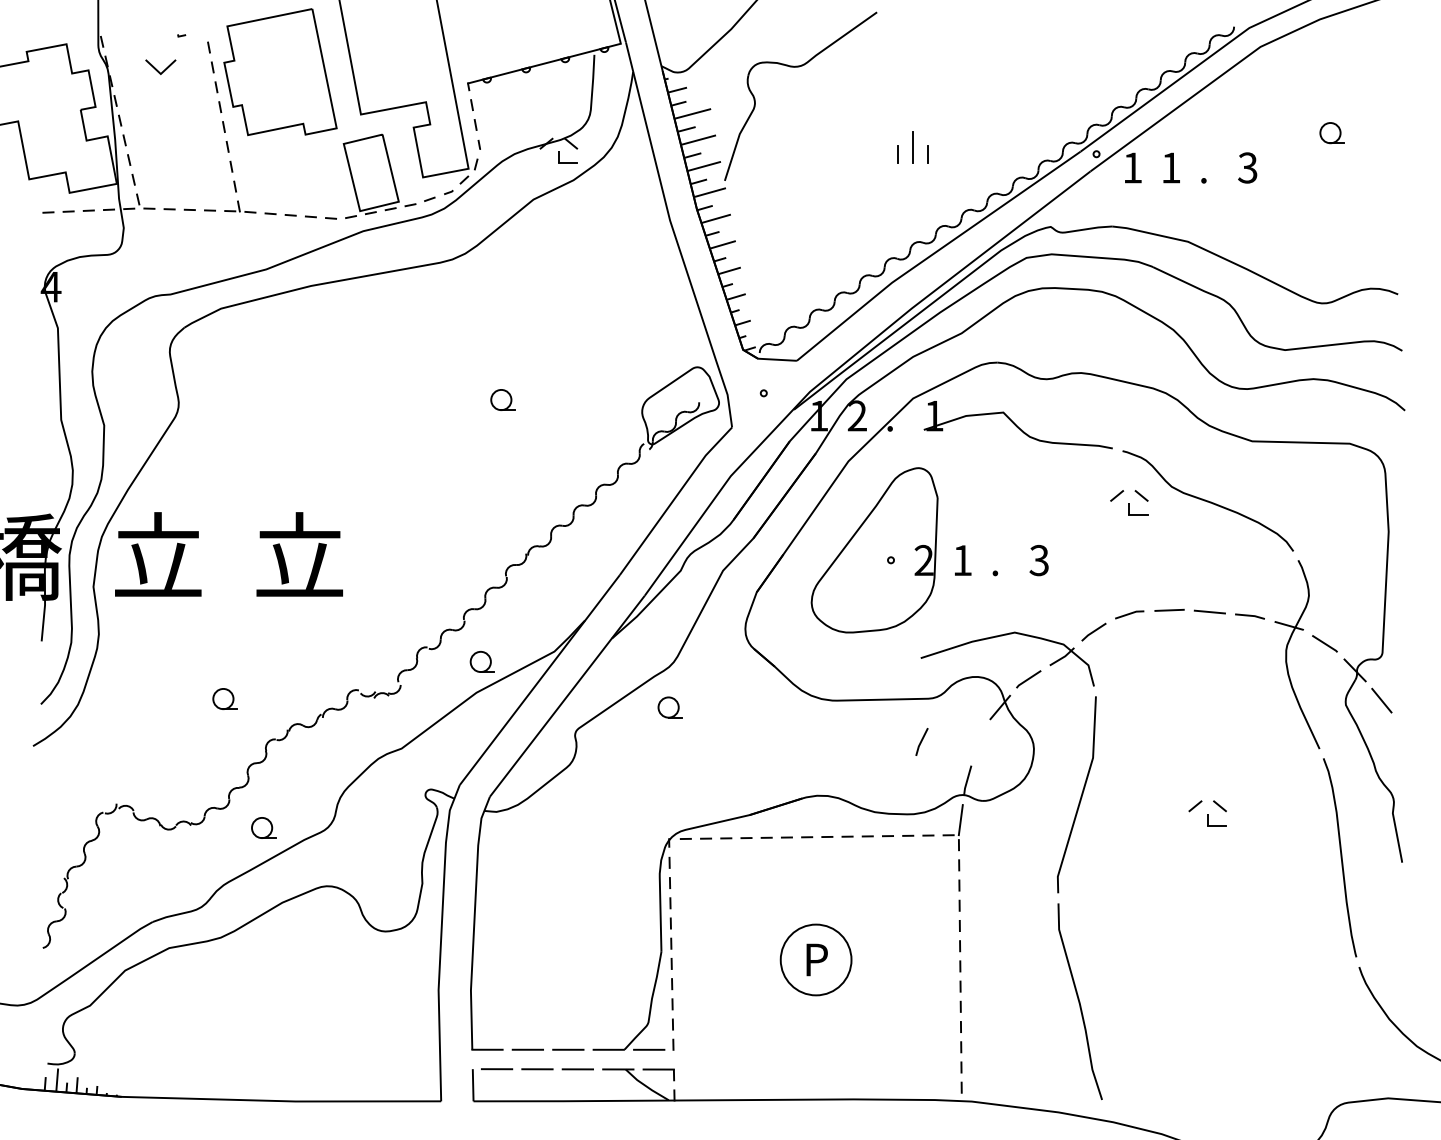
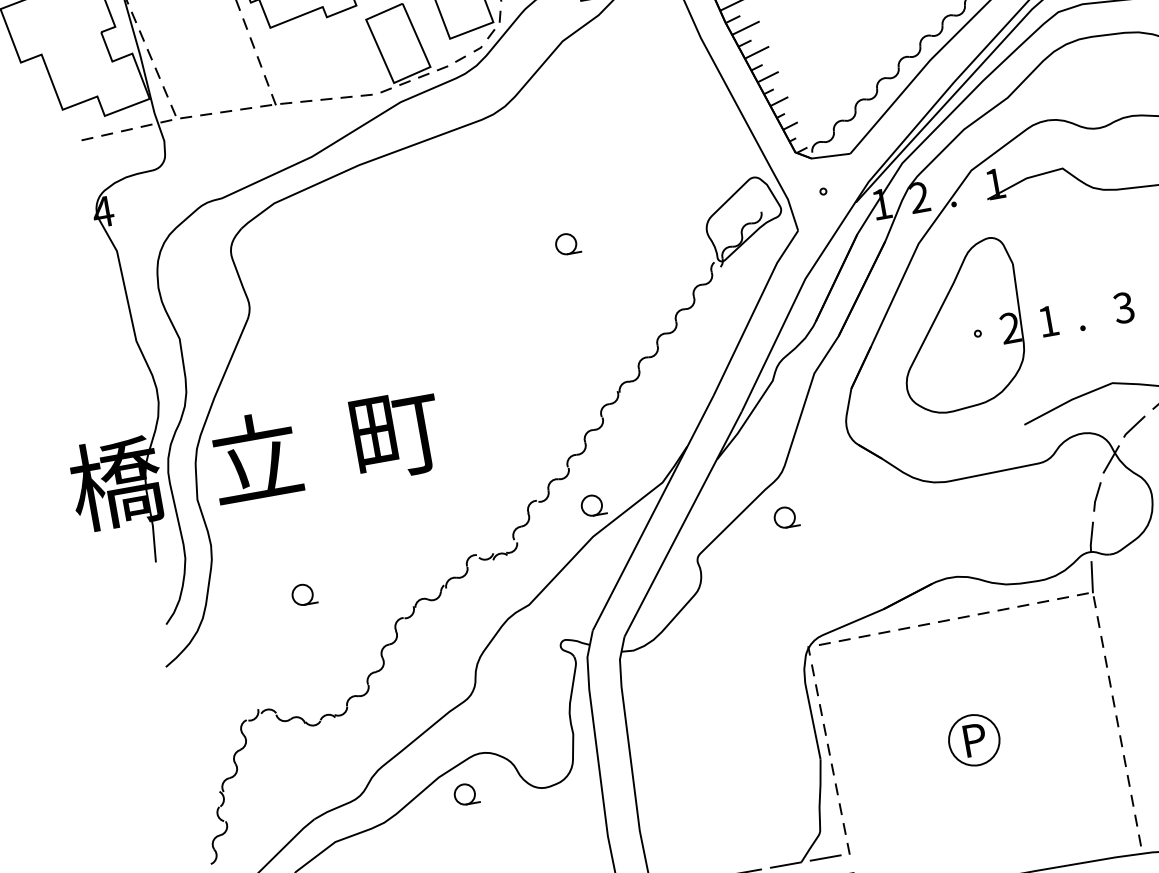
text: (300, 556) -> (395, 433), 立 -> 町
part: (224, 698) -> (303, 594), moved
line: (921, 741) -> (1096, 496), moved
part: (263, 827) -> (466, 793), moved
circle: (815, 959) -> (973, 739), size x0.71

